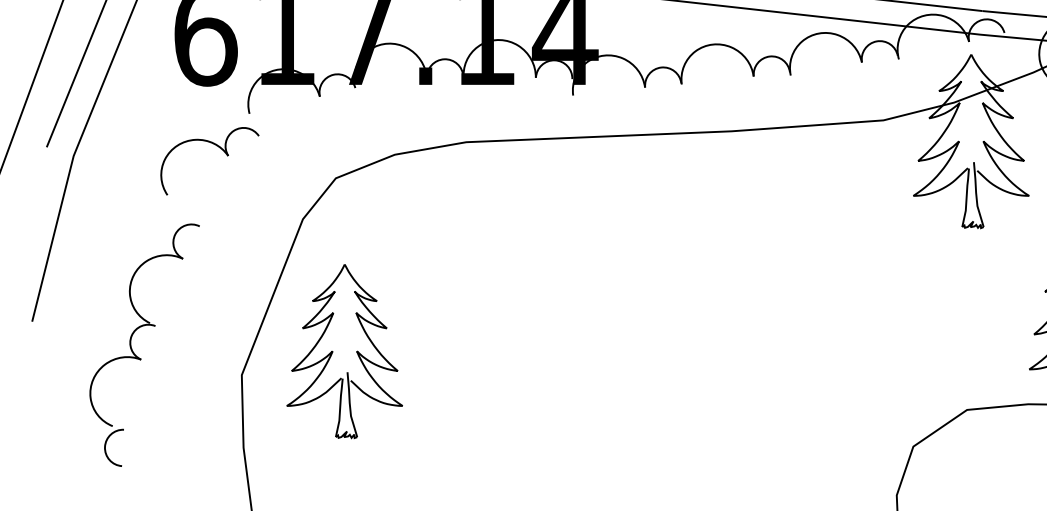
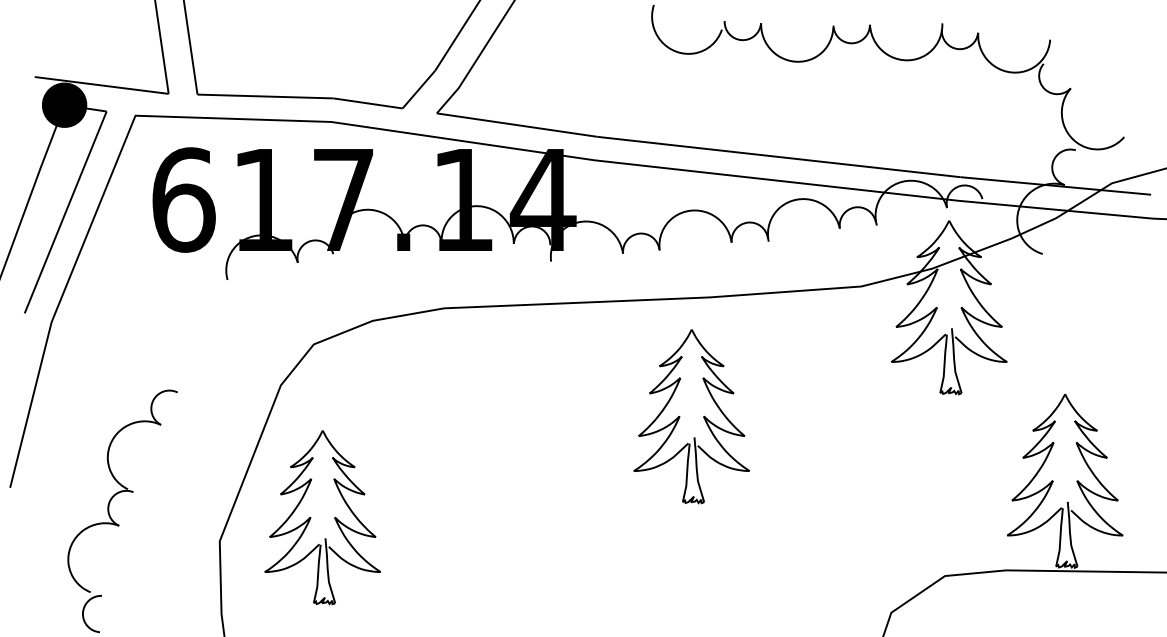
part: (220, 149) -> (198, 315), removed
part: (713, 250) -> (691, 416), added

